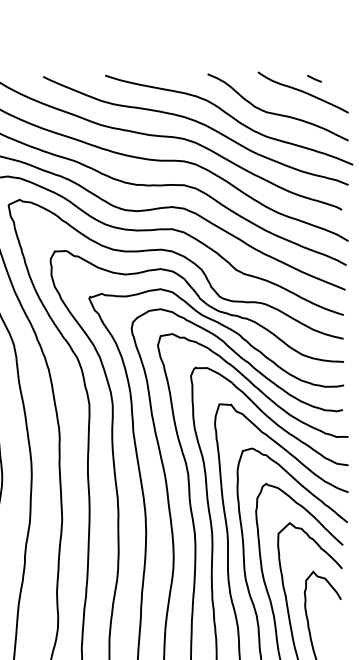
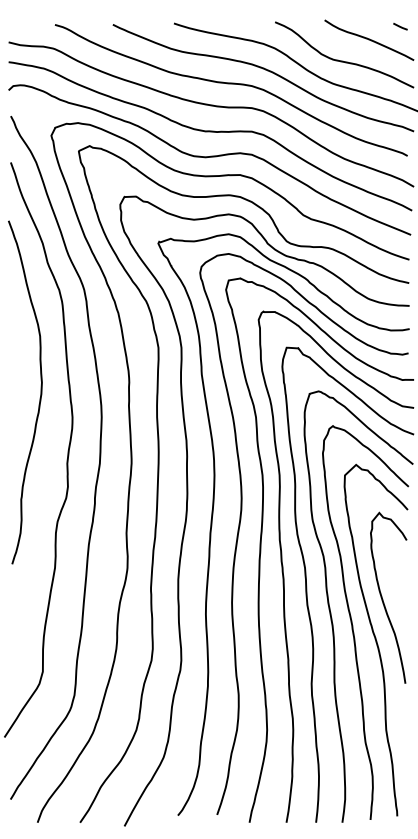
line: (314, 78) -> (400, 26), moved

